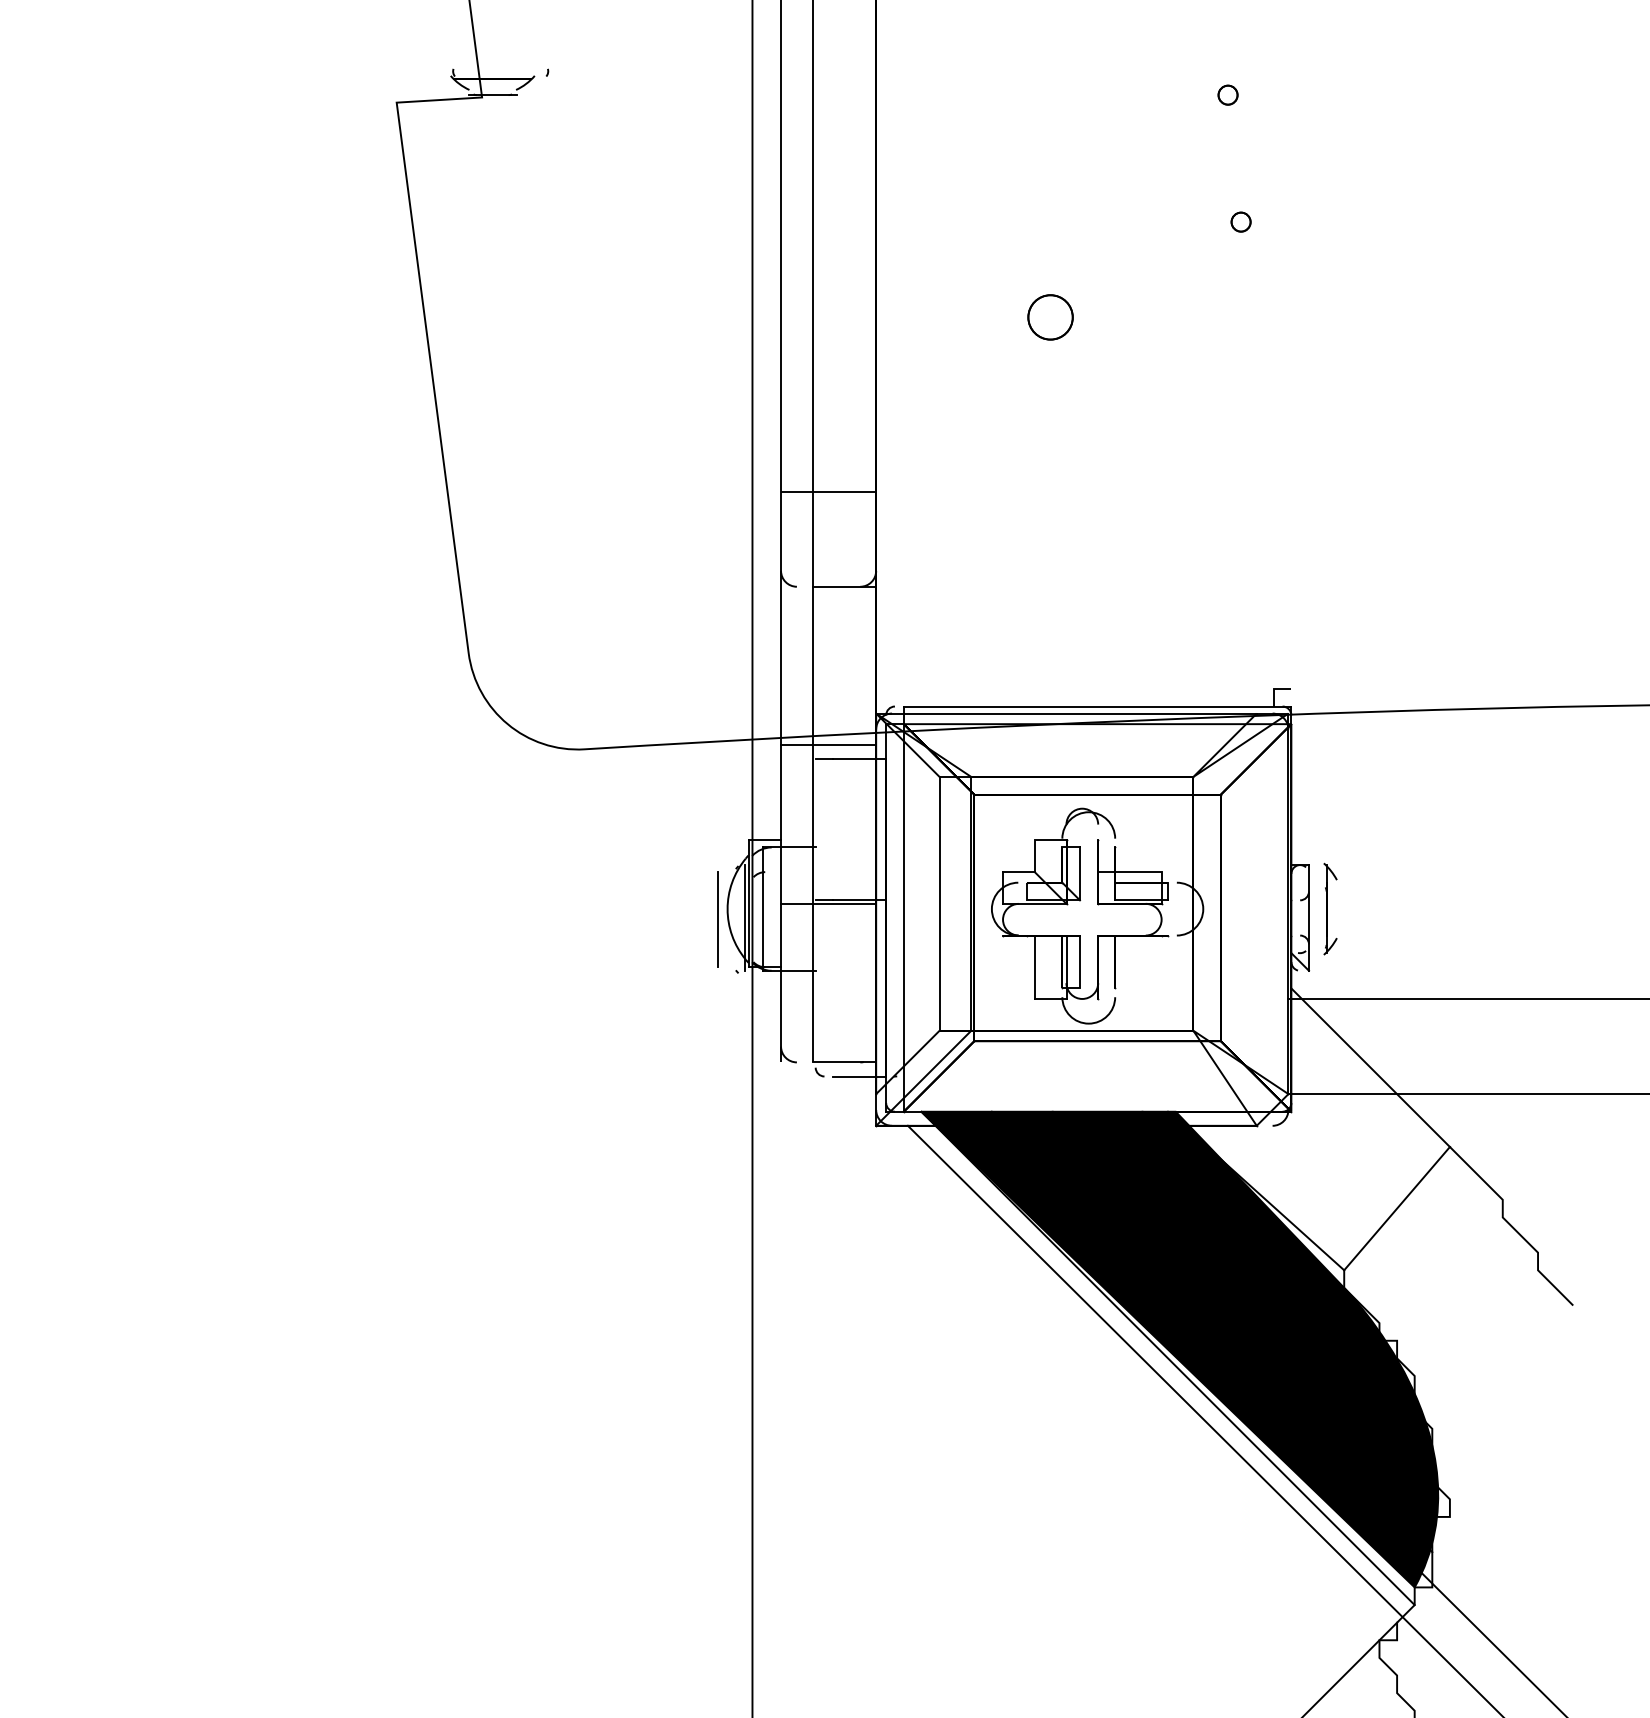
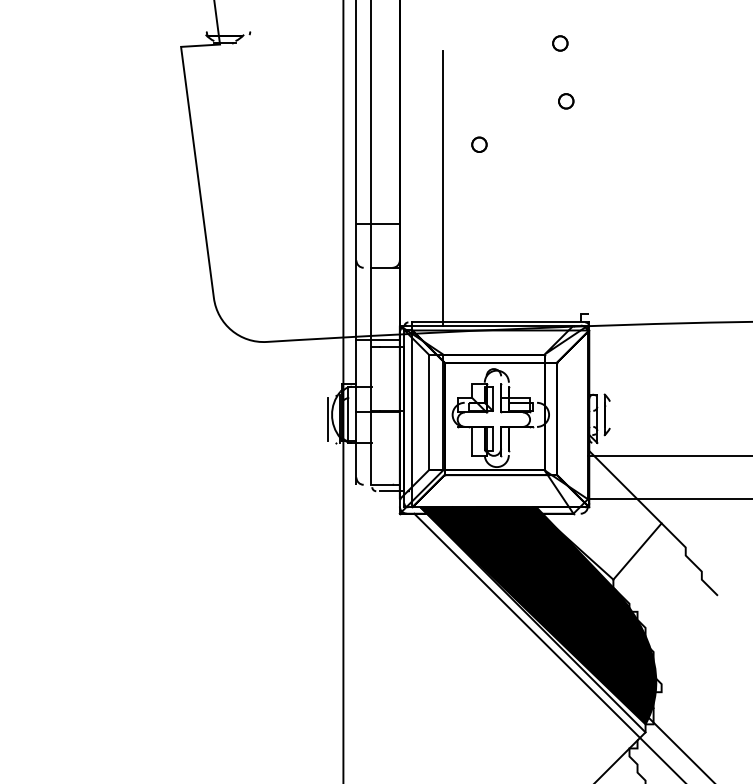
part: (1228, 95) -> (560, 43), size x1.67
part: (1241, 222) -> (566, 101), size x1.67
part: (1050, 316) -> (479, 144), size x0.71
line: (971, 410) -> (443, 187), added

